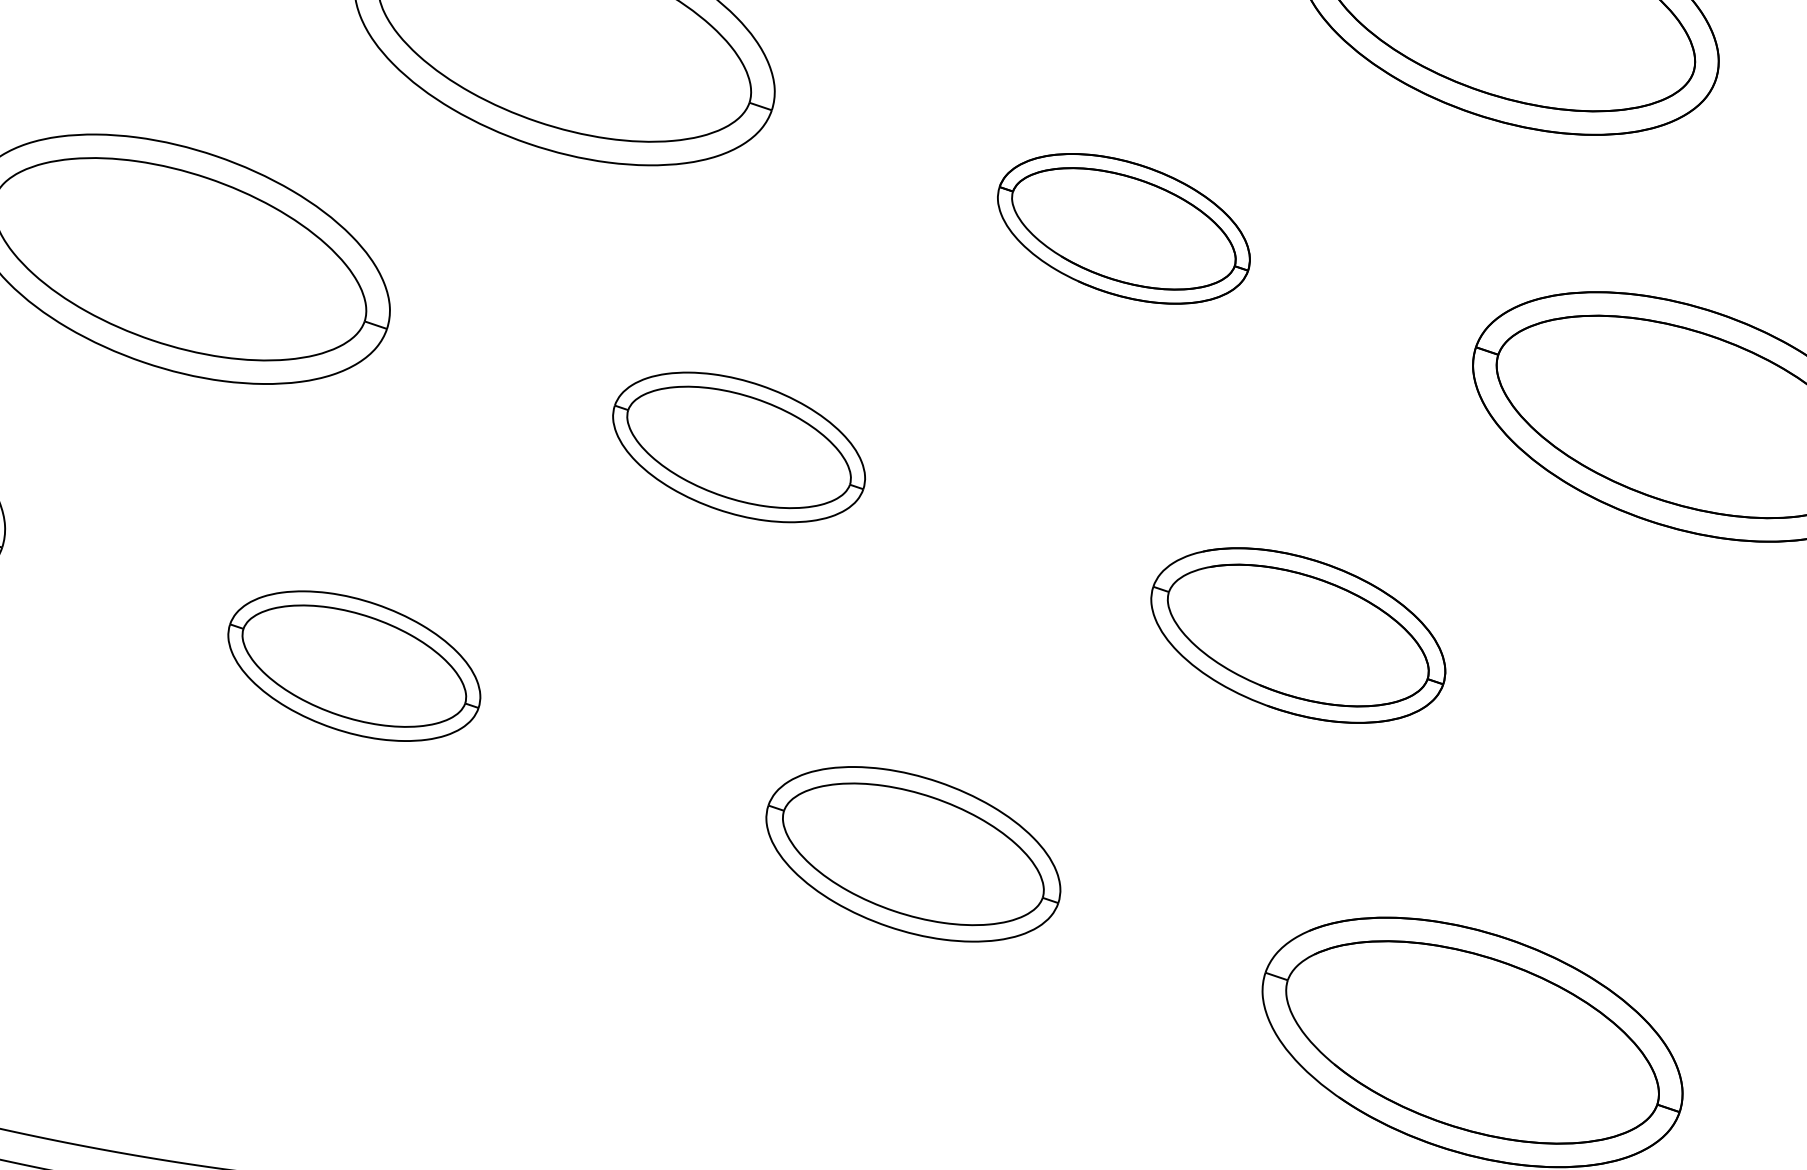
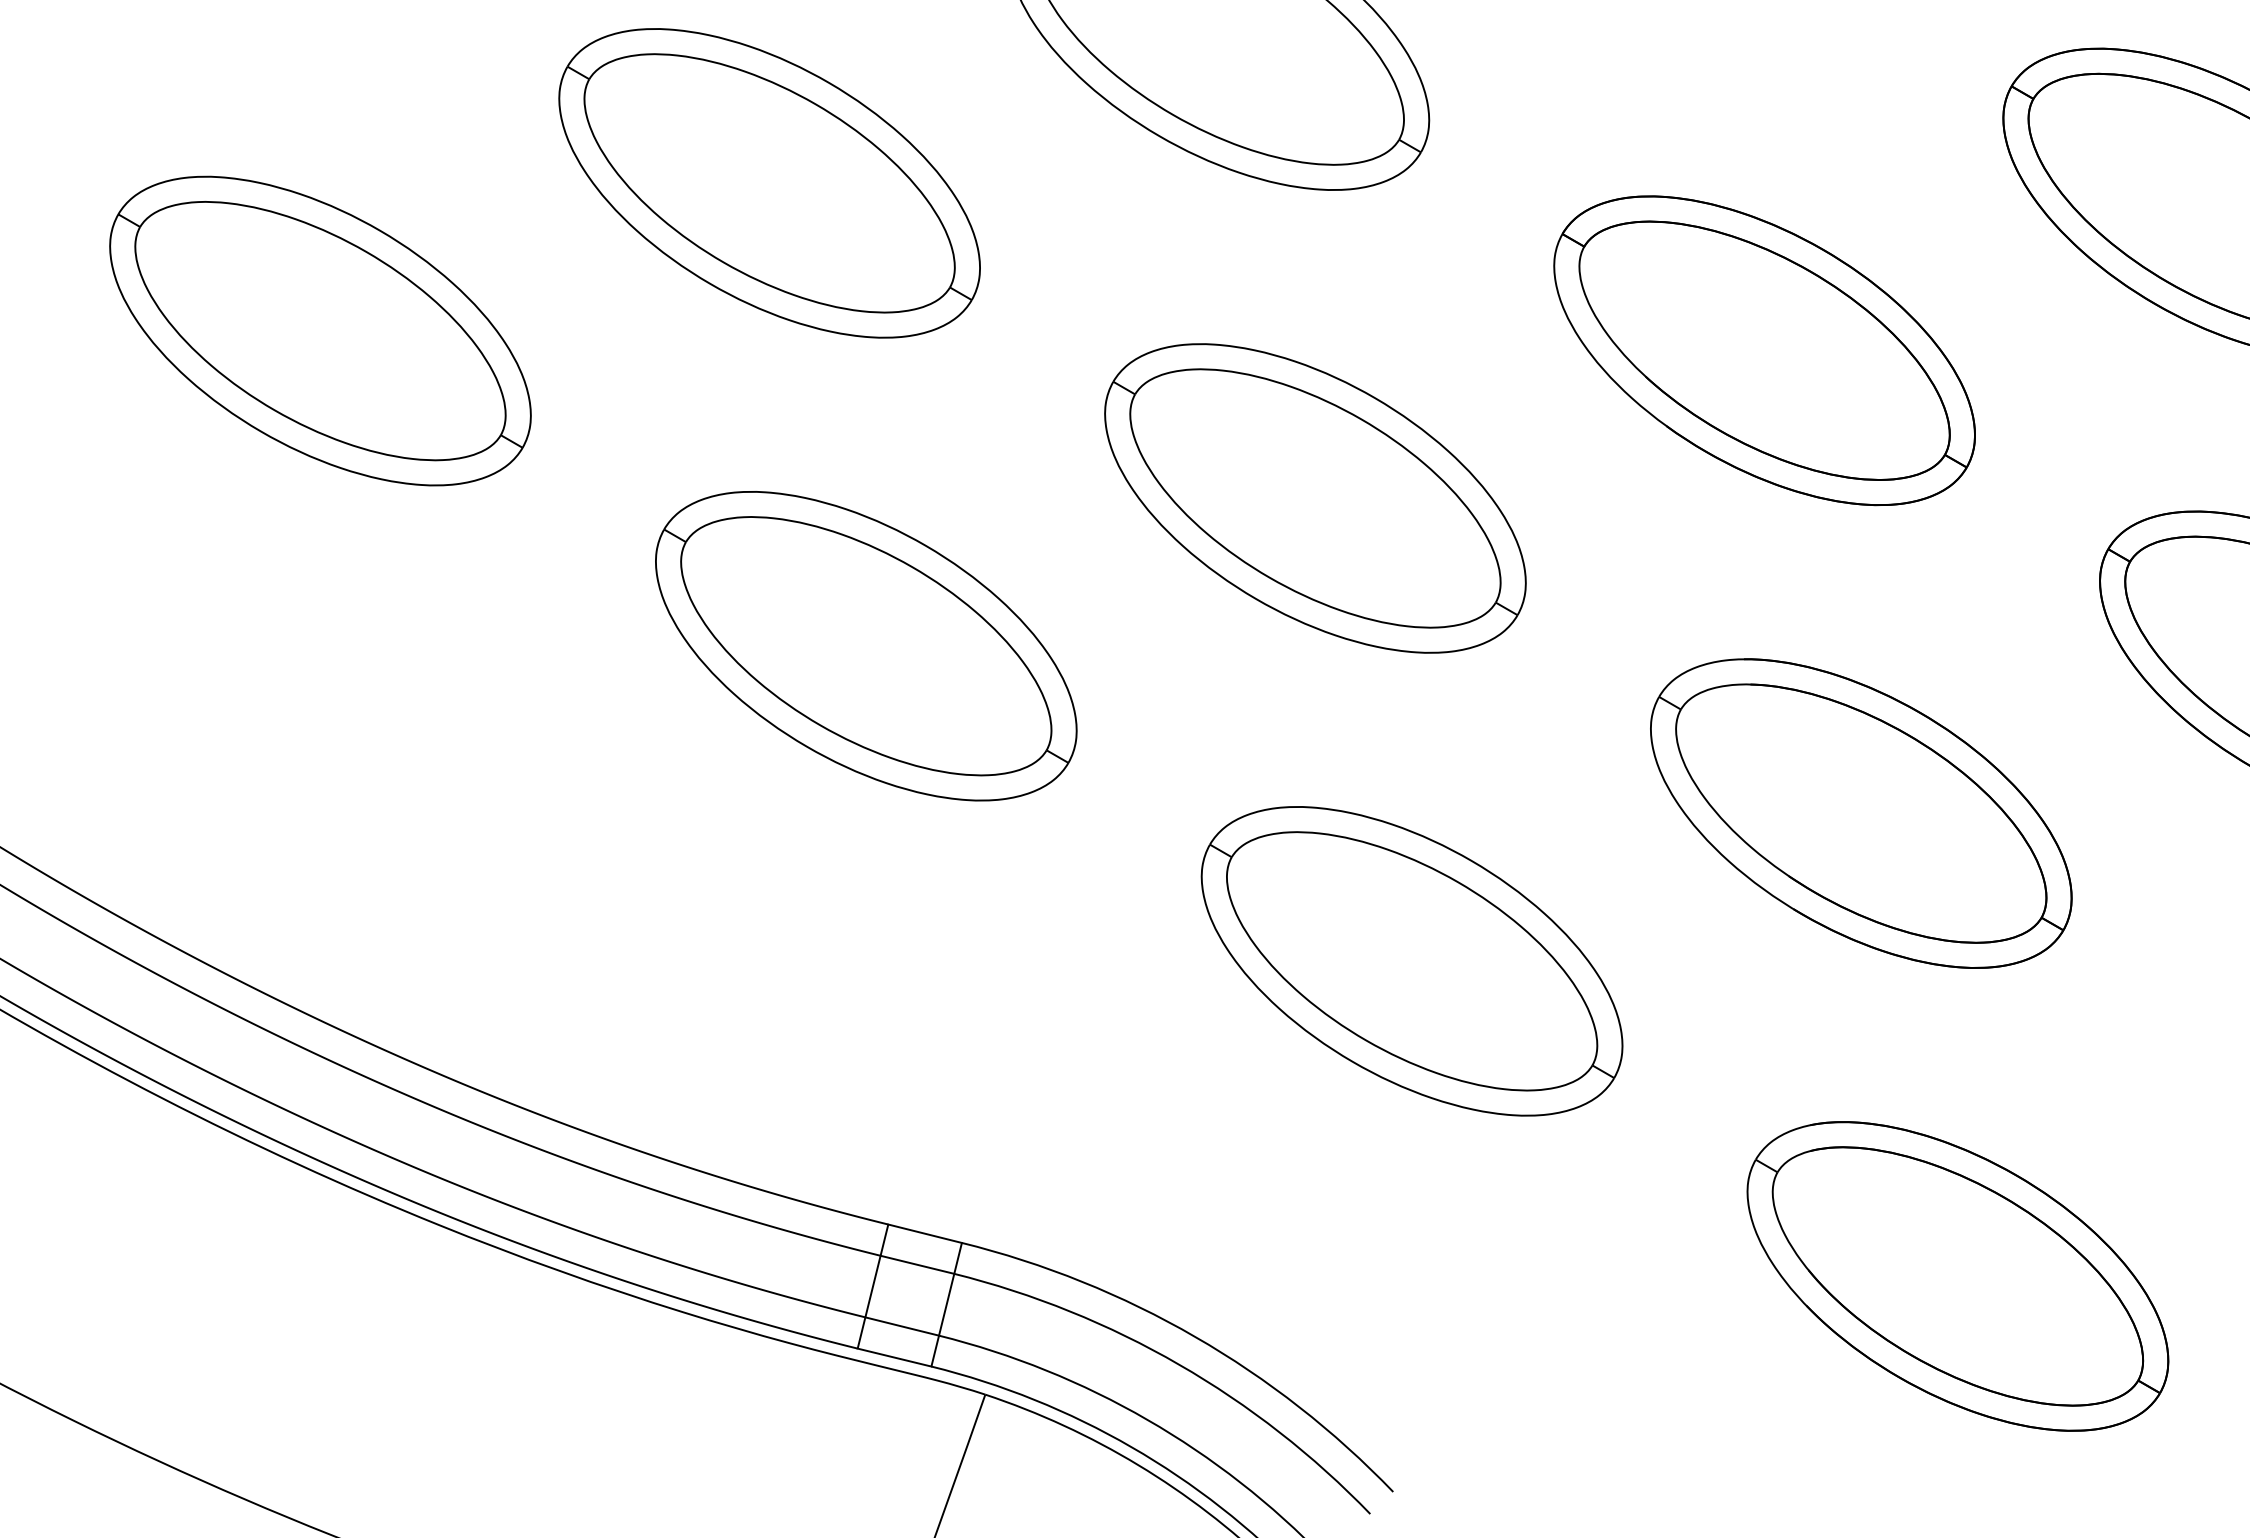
part: (1123, 228) -> (1764, 350), size x1.67
part: (739, 447) -> (1315, 498), size x1.67
part: (1298, 635) -> (1861, 813), size x1.43
part: (354, 666) -> (866, 646), size x1.67
part: (912, 854) -> (1411, 961), size x1.43

